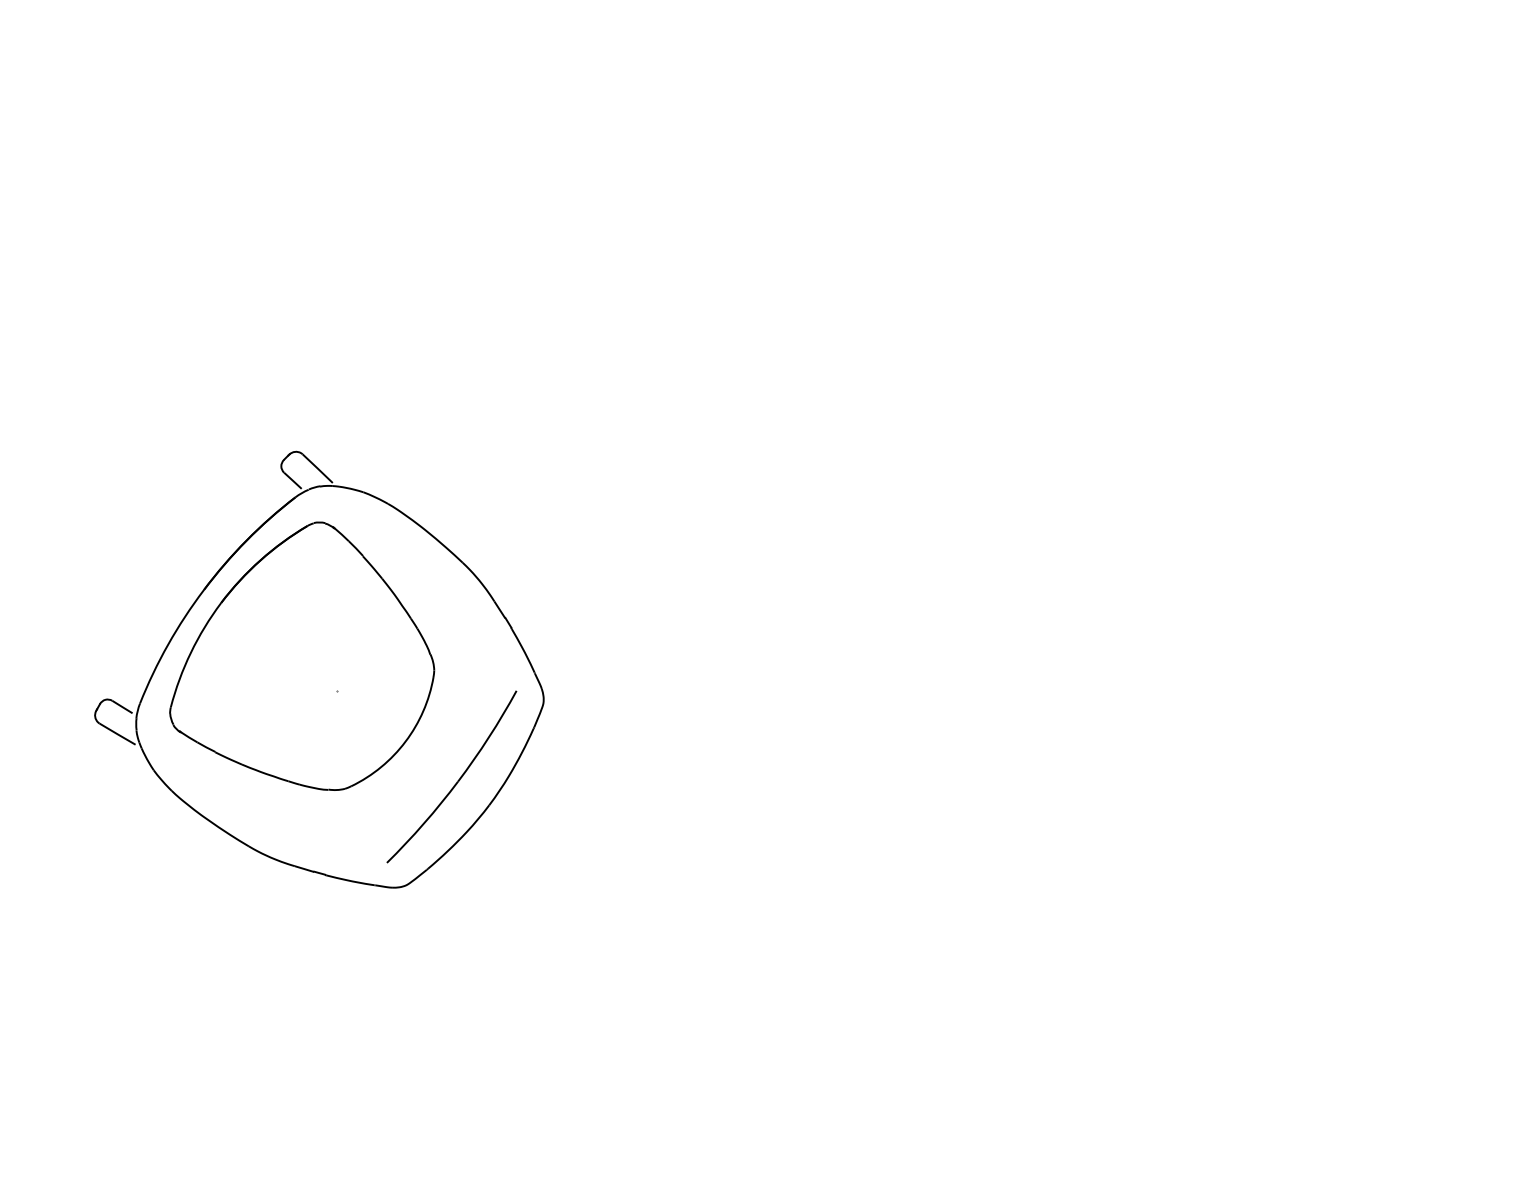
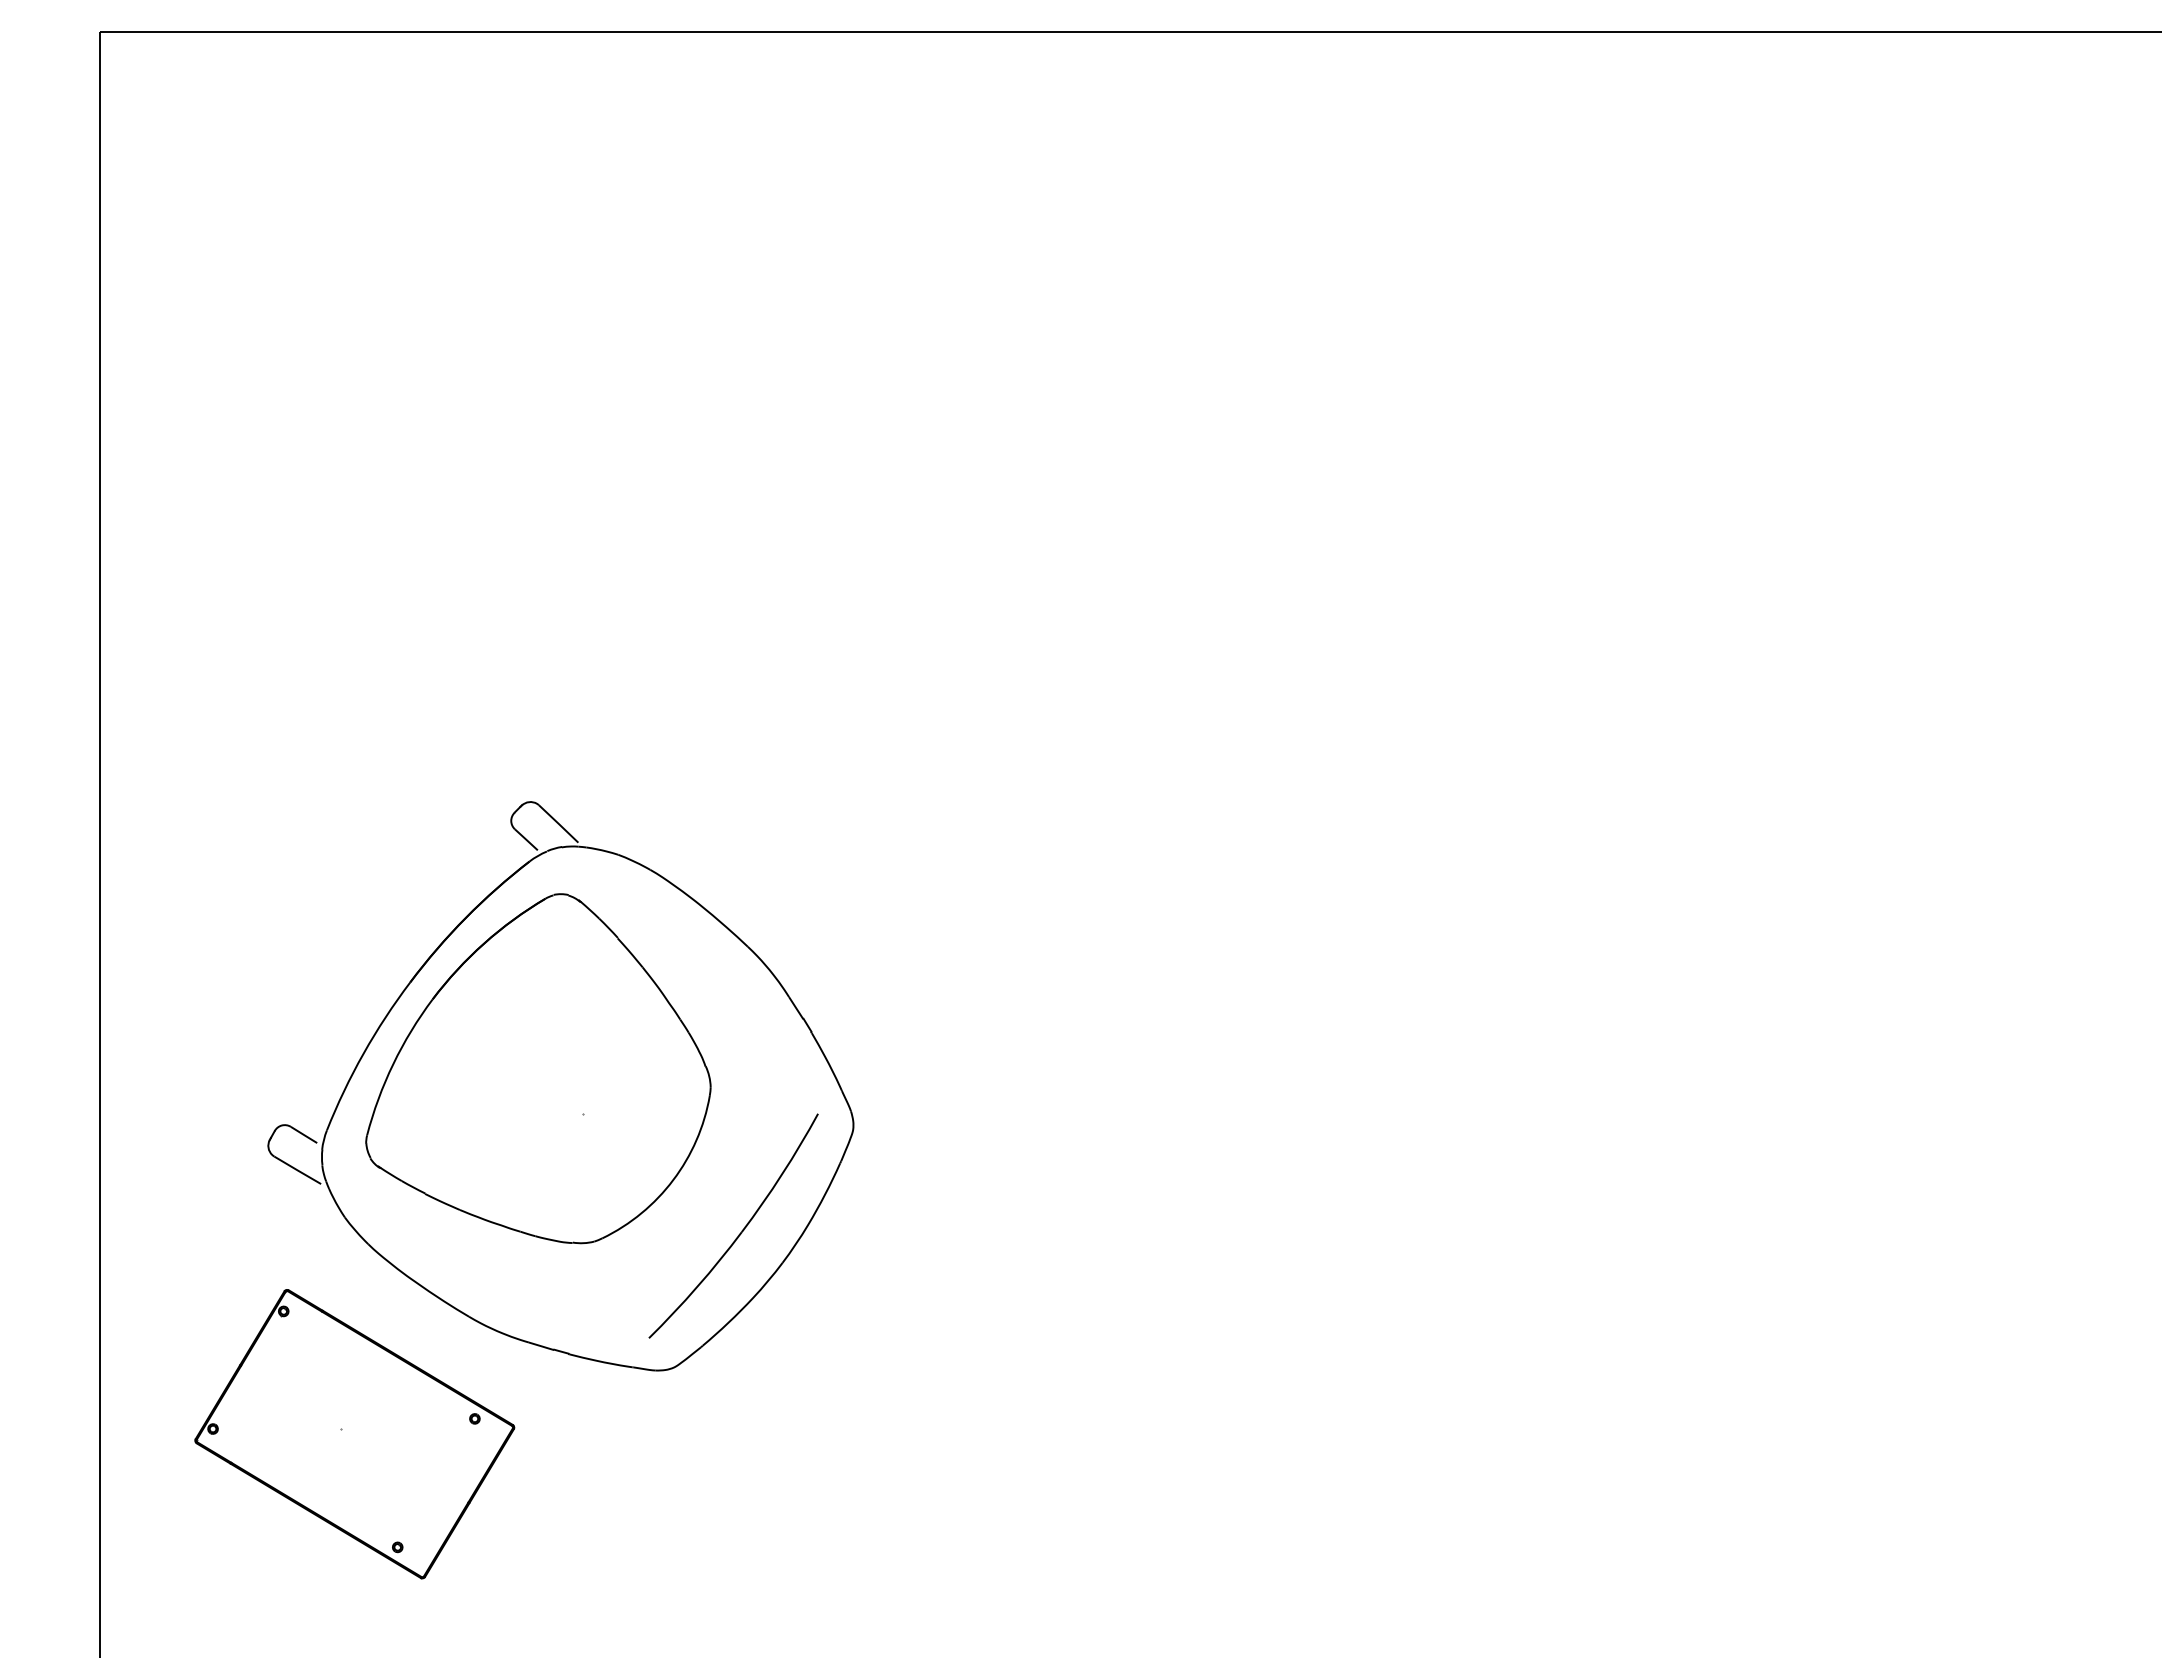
part: (161, 936) -> (354, 1434), added

